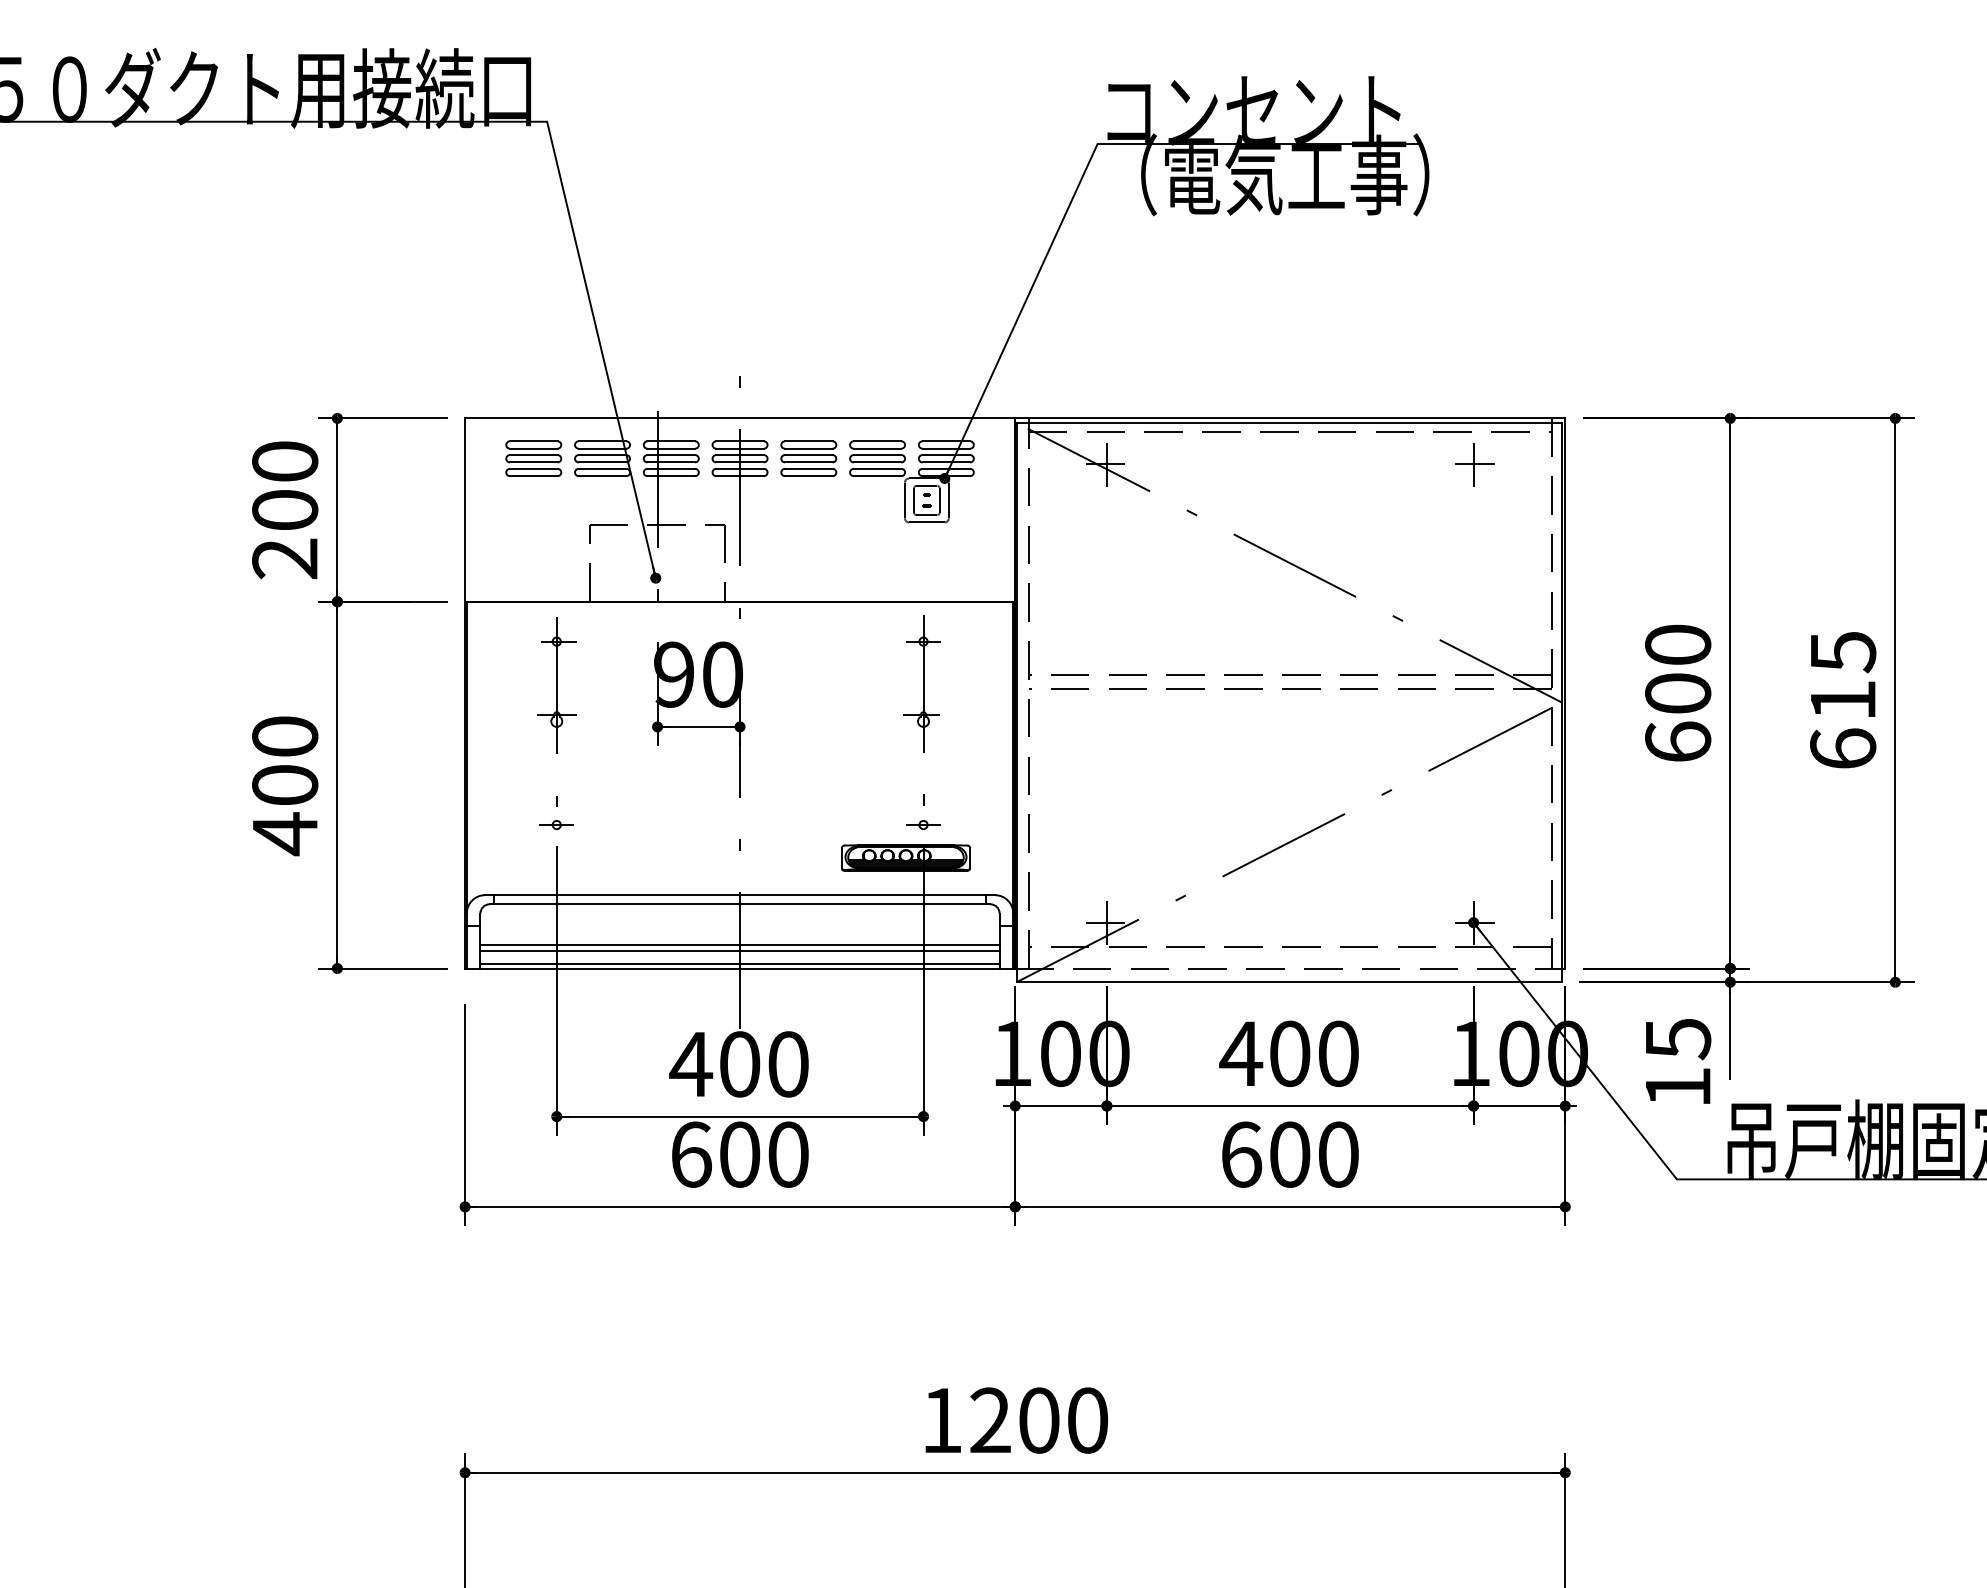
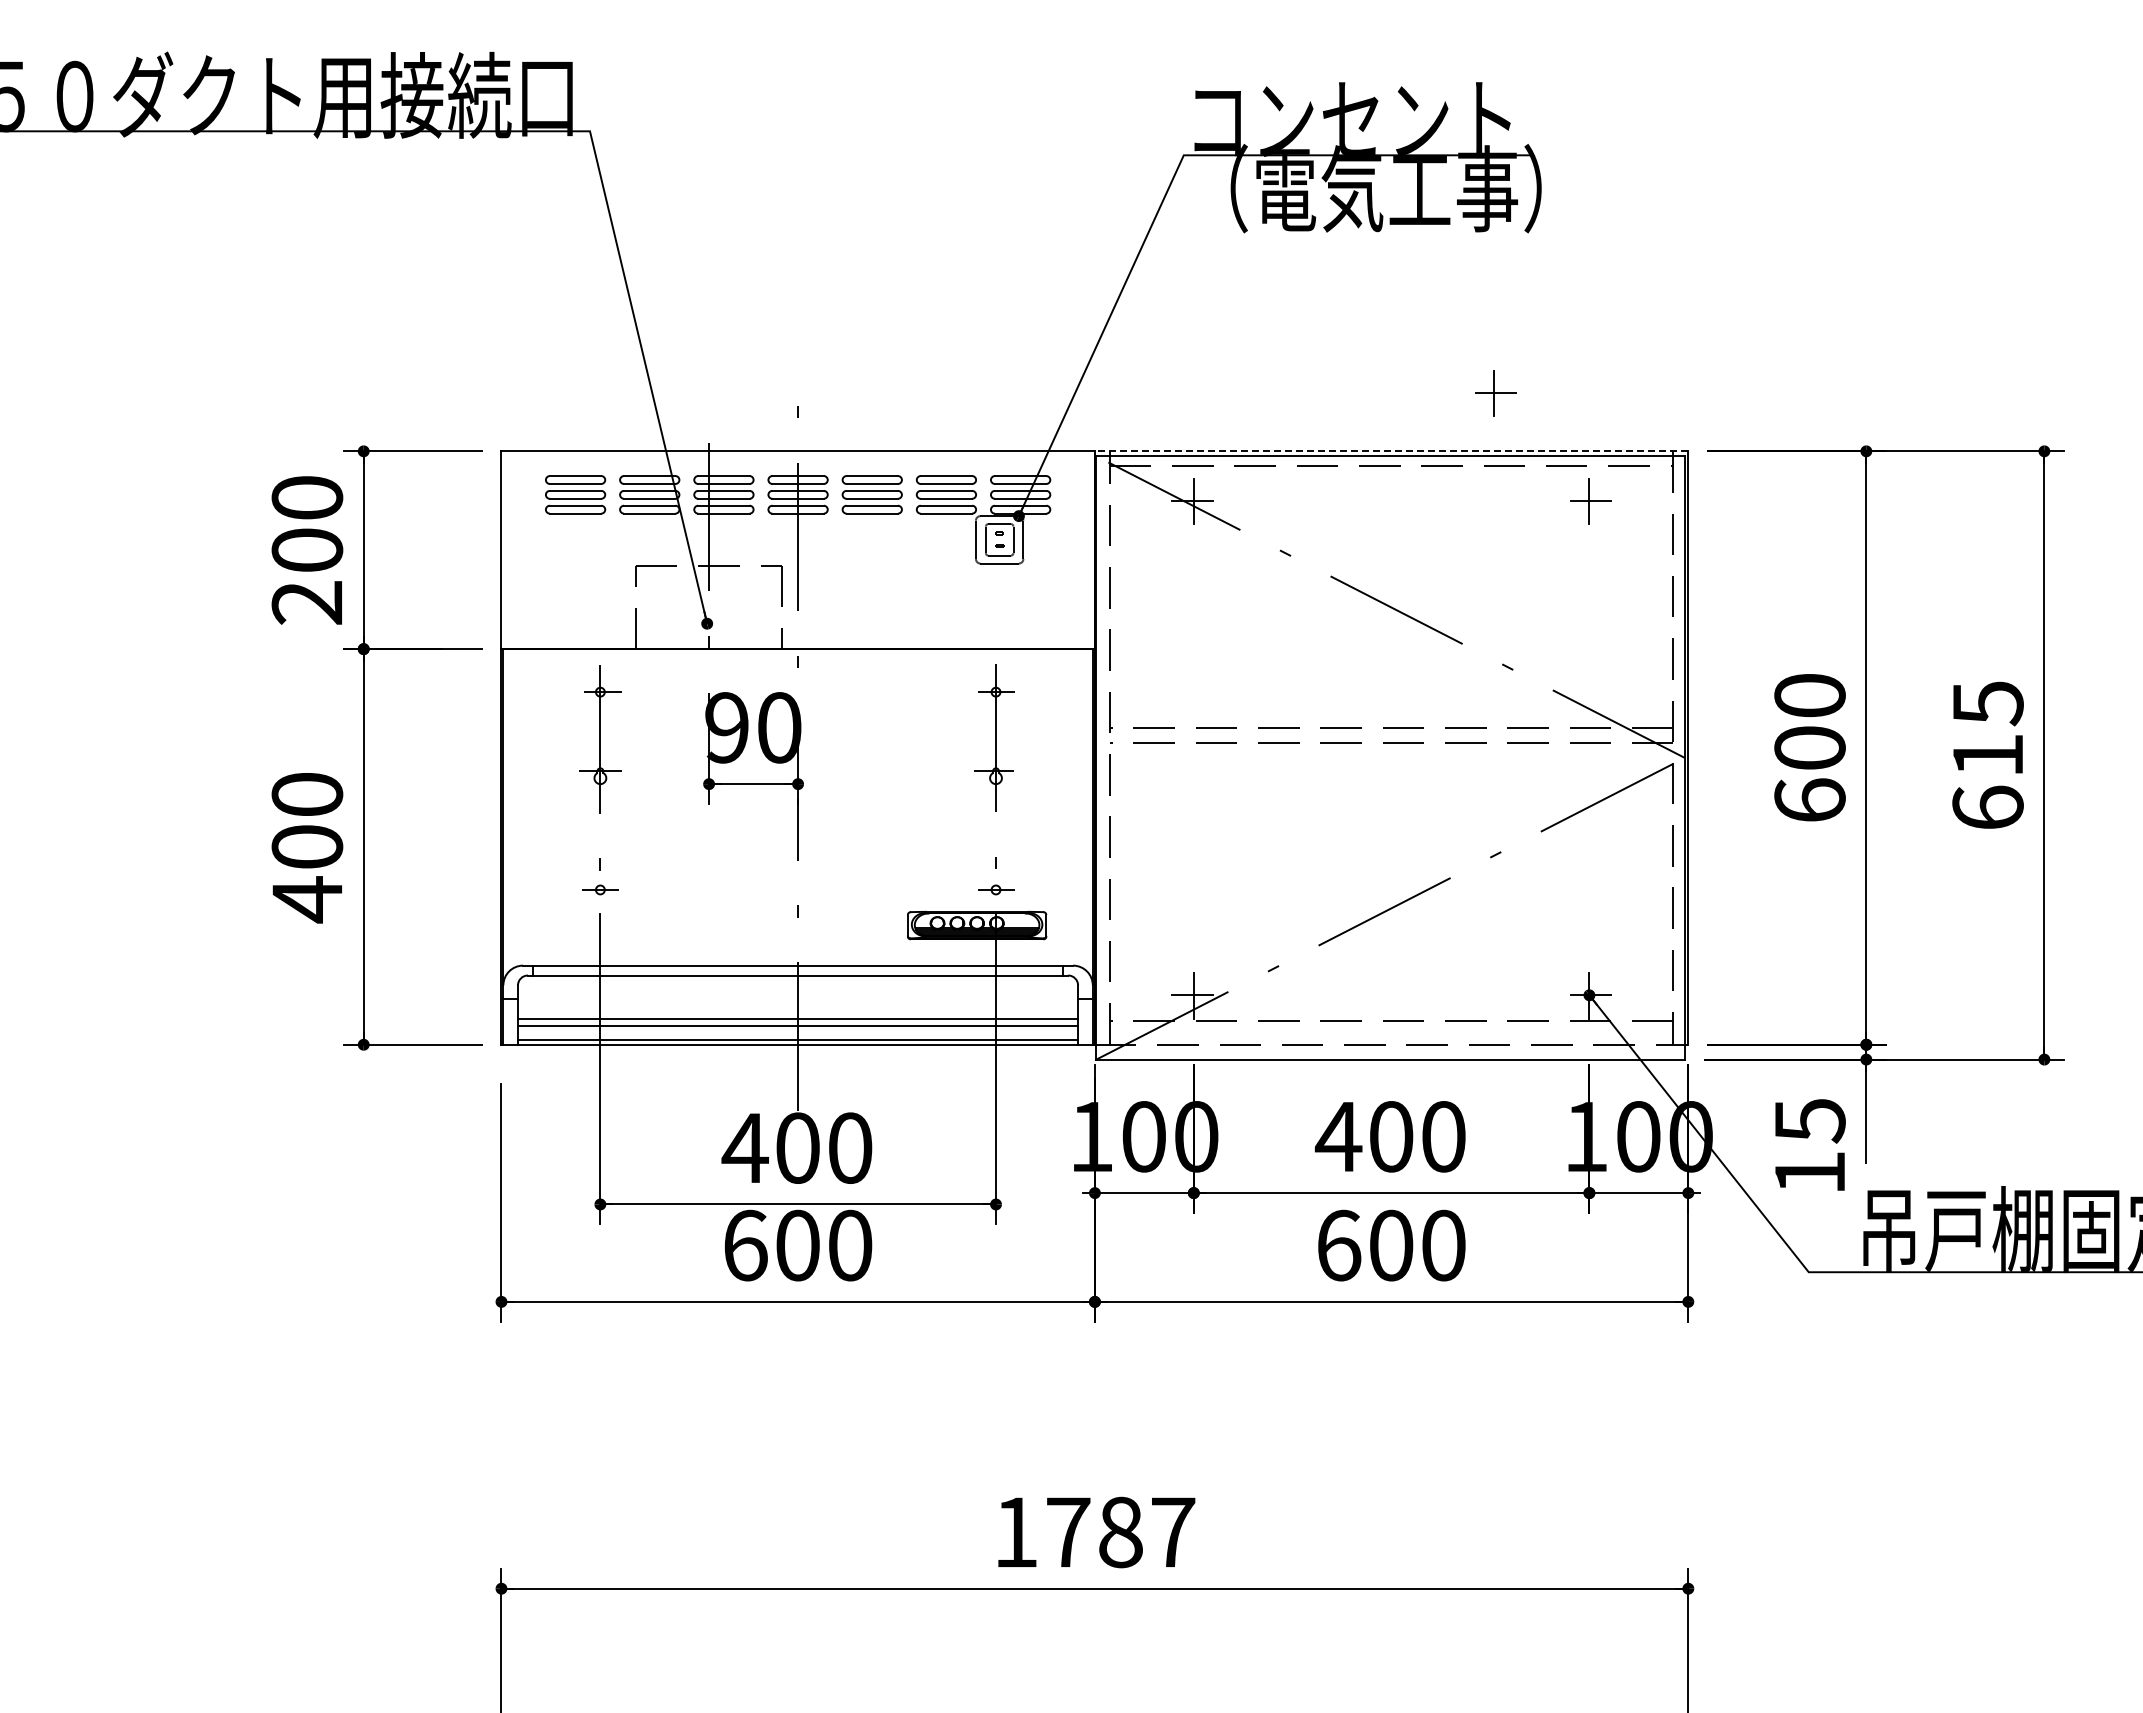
part: (1386, 364) -> (1495, 393), added
line: (1290, 418) -> (1391, 451), solid -> dashed
text: (1038, 1420) -> (1120, 1532), 1200 -> 1787

